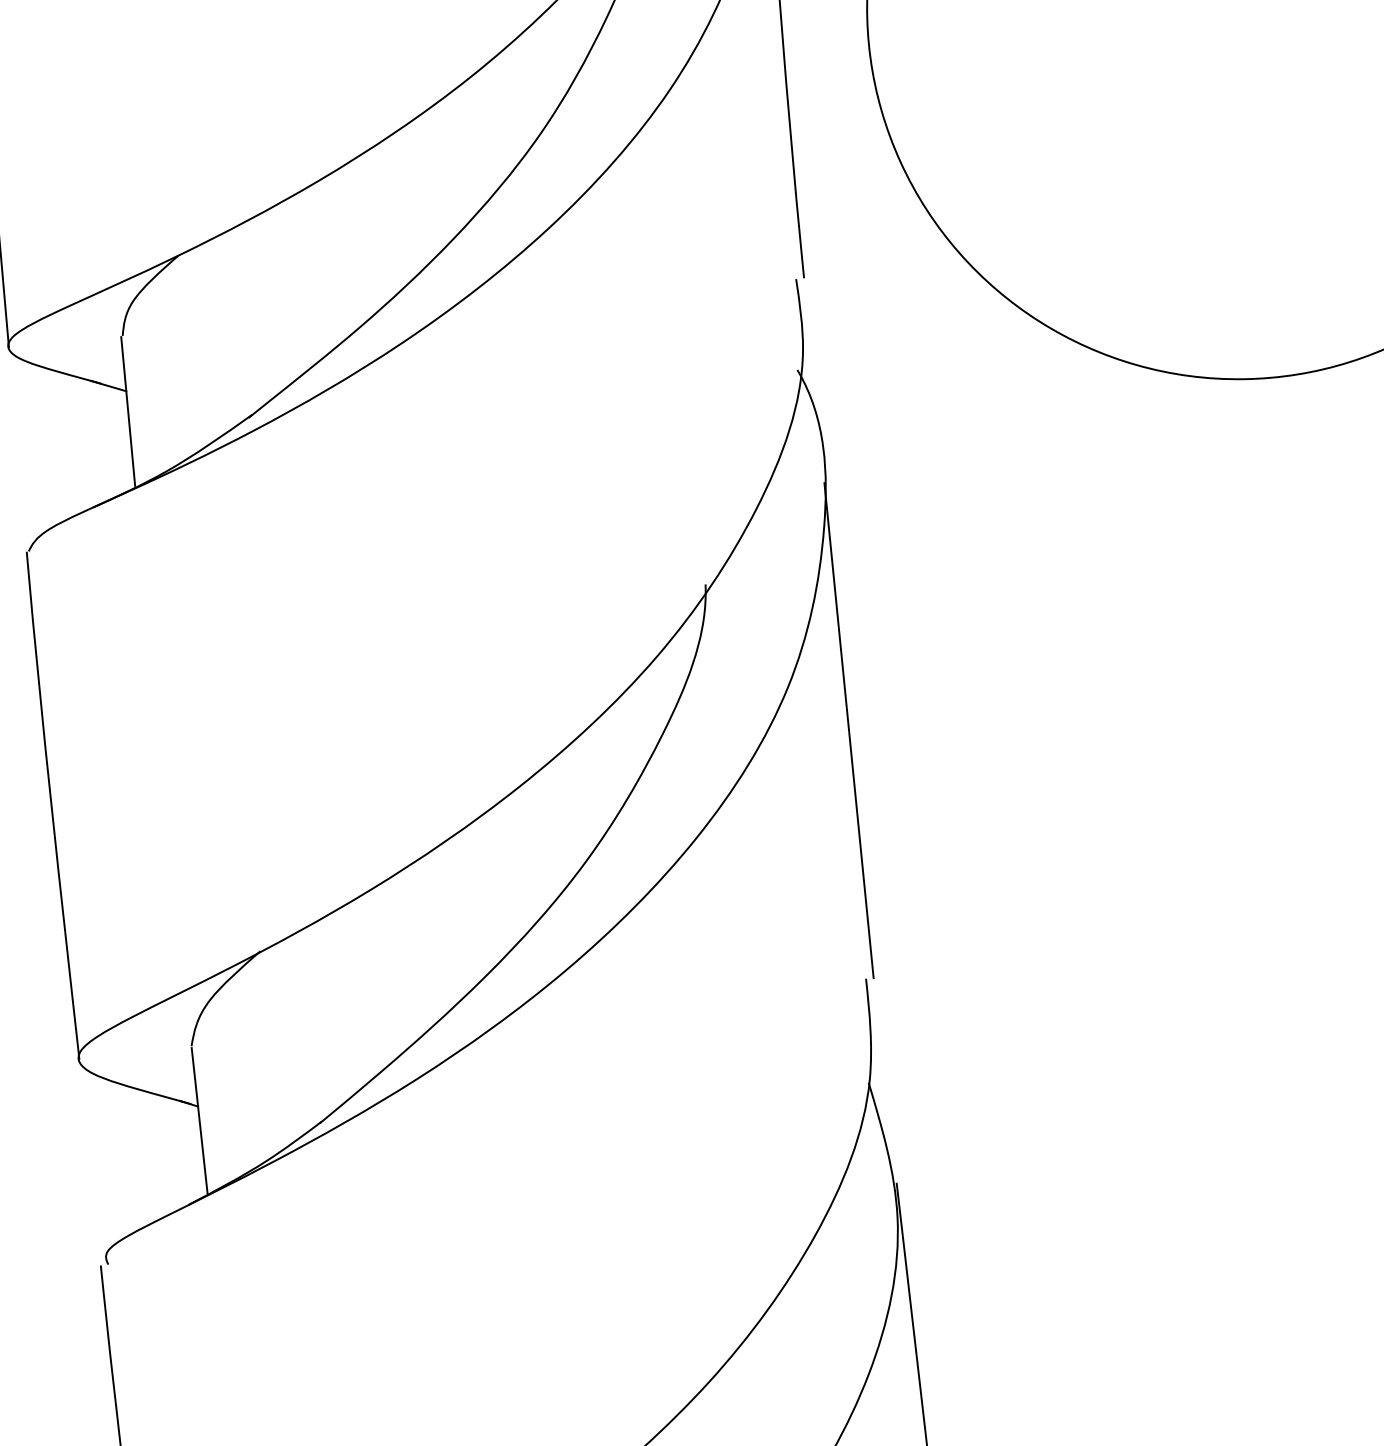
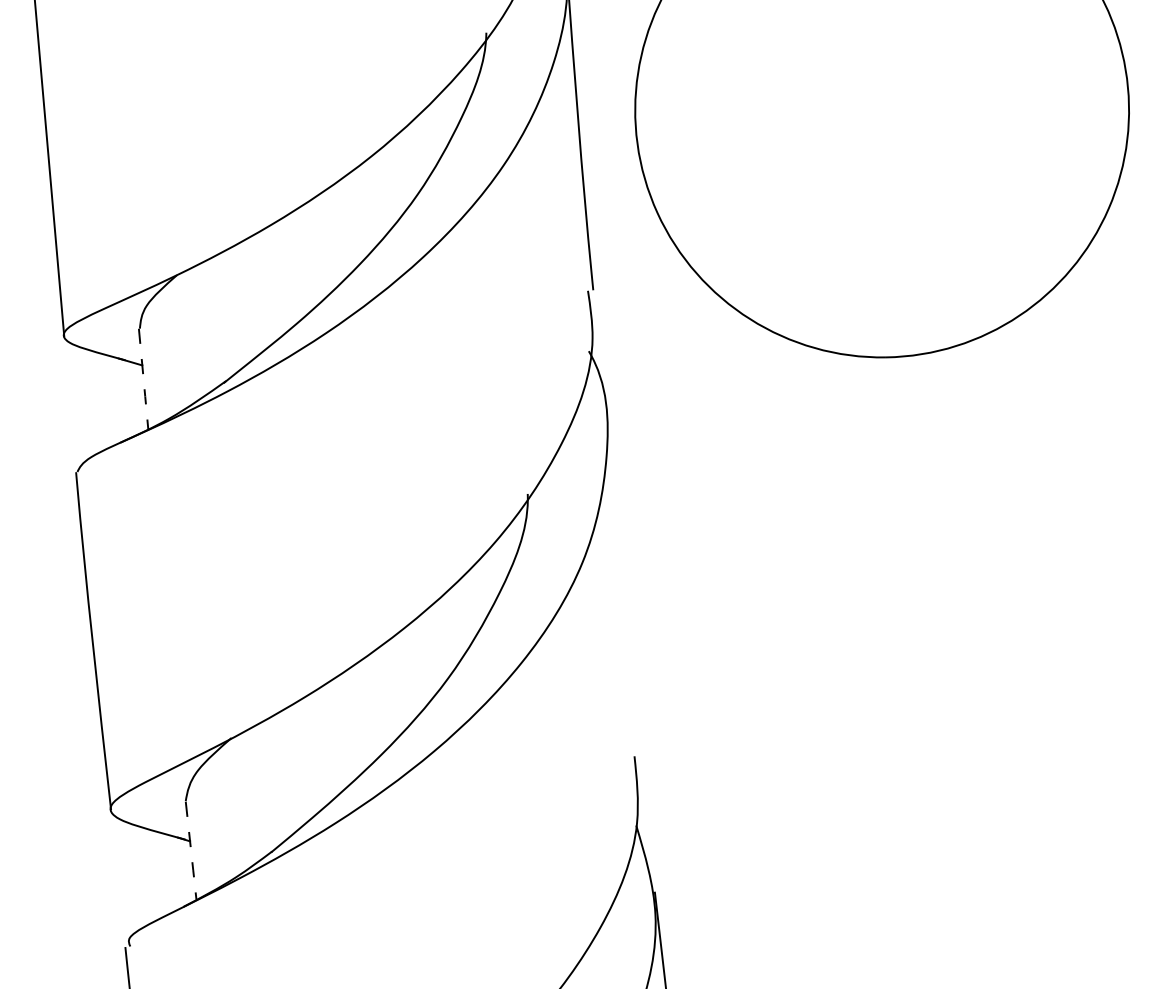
line: (128, 412) -> (143, 379), solid -> dashed
line: (847, 729) -> (622, 590), removed
line: (200, 1121) -> (191, 851), solid -> dashed

